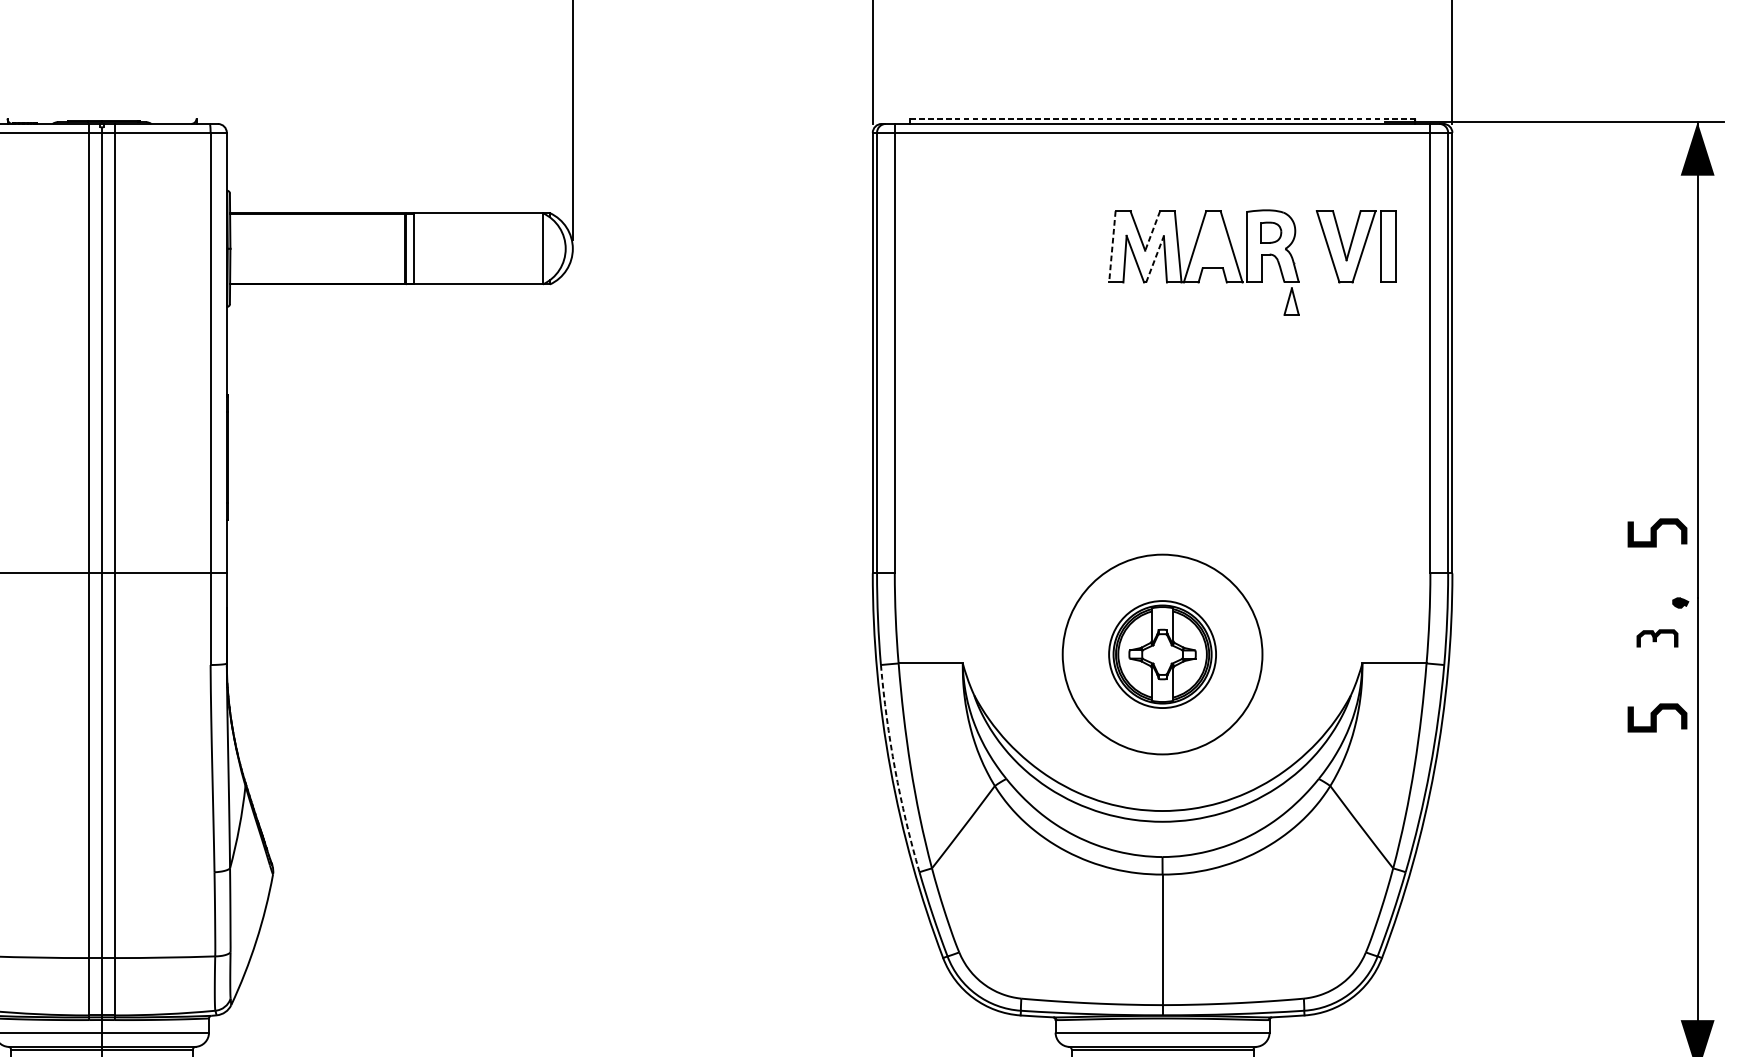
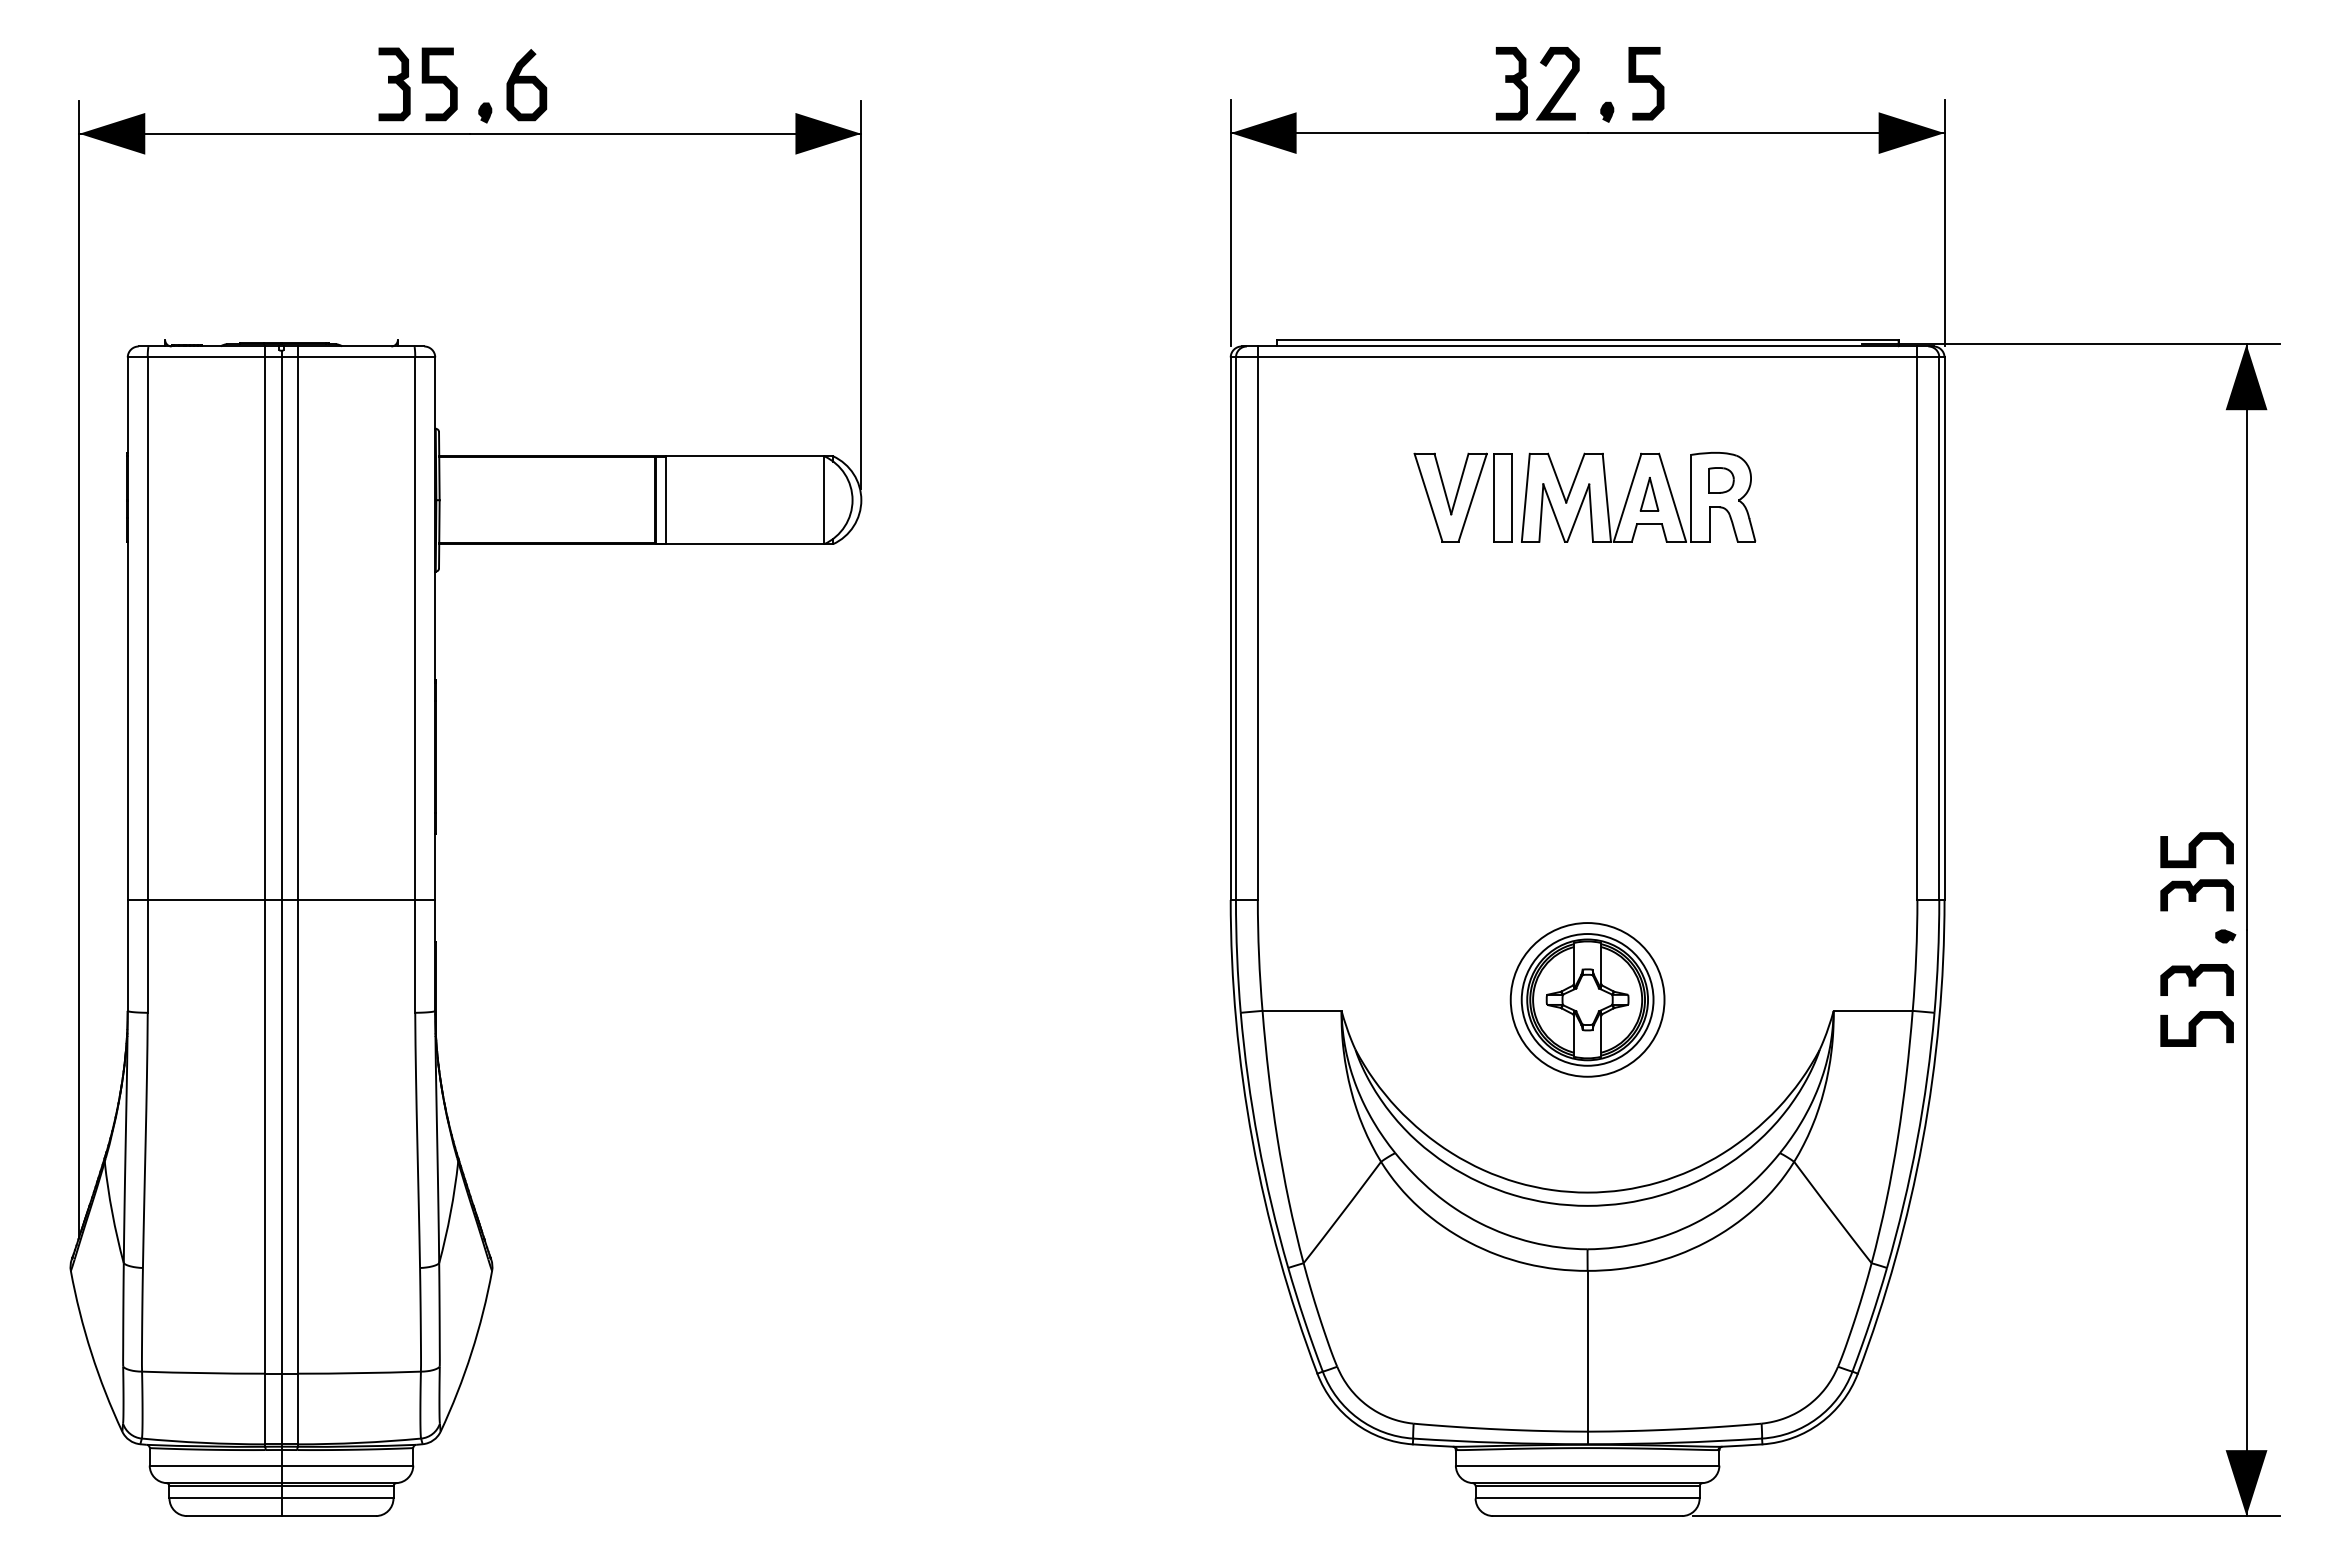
line: (1162, 118) -> (1587, 339), dashed -> solid
line: (1152, 231) -> (1575, 478), dashed -> solid
part: (1355, 246) -> (1462, 497), moved
line: (1112, 247) -> (1525, 498), dashed -> solid
line: (1155, 259) -> (1578, 513), dashed -> solid
part: (1291, 301) -> (1649, 494), moved
part: (1656, 569) -> (2196, 895), added
part: (1656, 637) -> (2196, 979), size x1.43
circle: (1162, 654) -> (1587, 999), size x0.62
curve: (1656, 717) -> (2196, 1028), moved
arc: (895, 769) -> (1258, 1141), dashed -> solid

